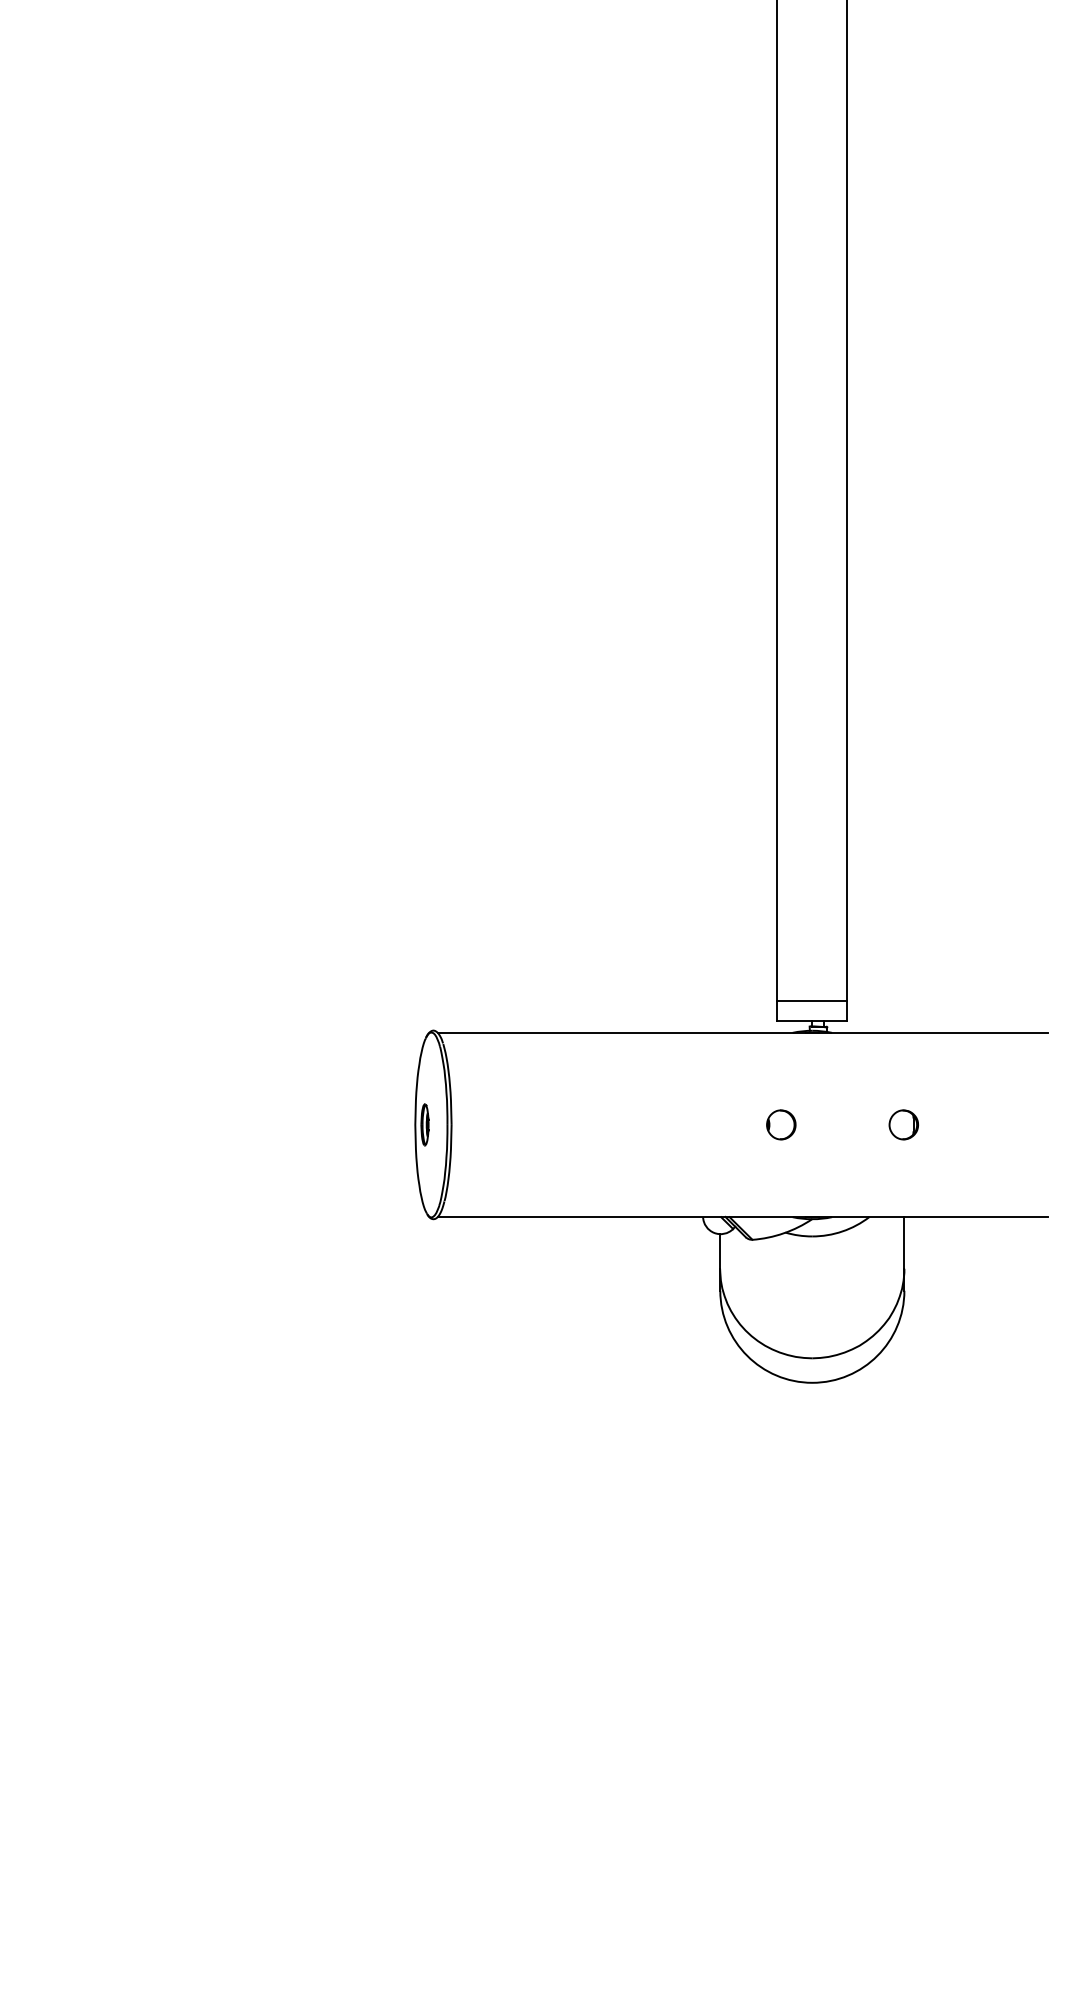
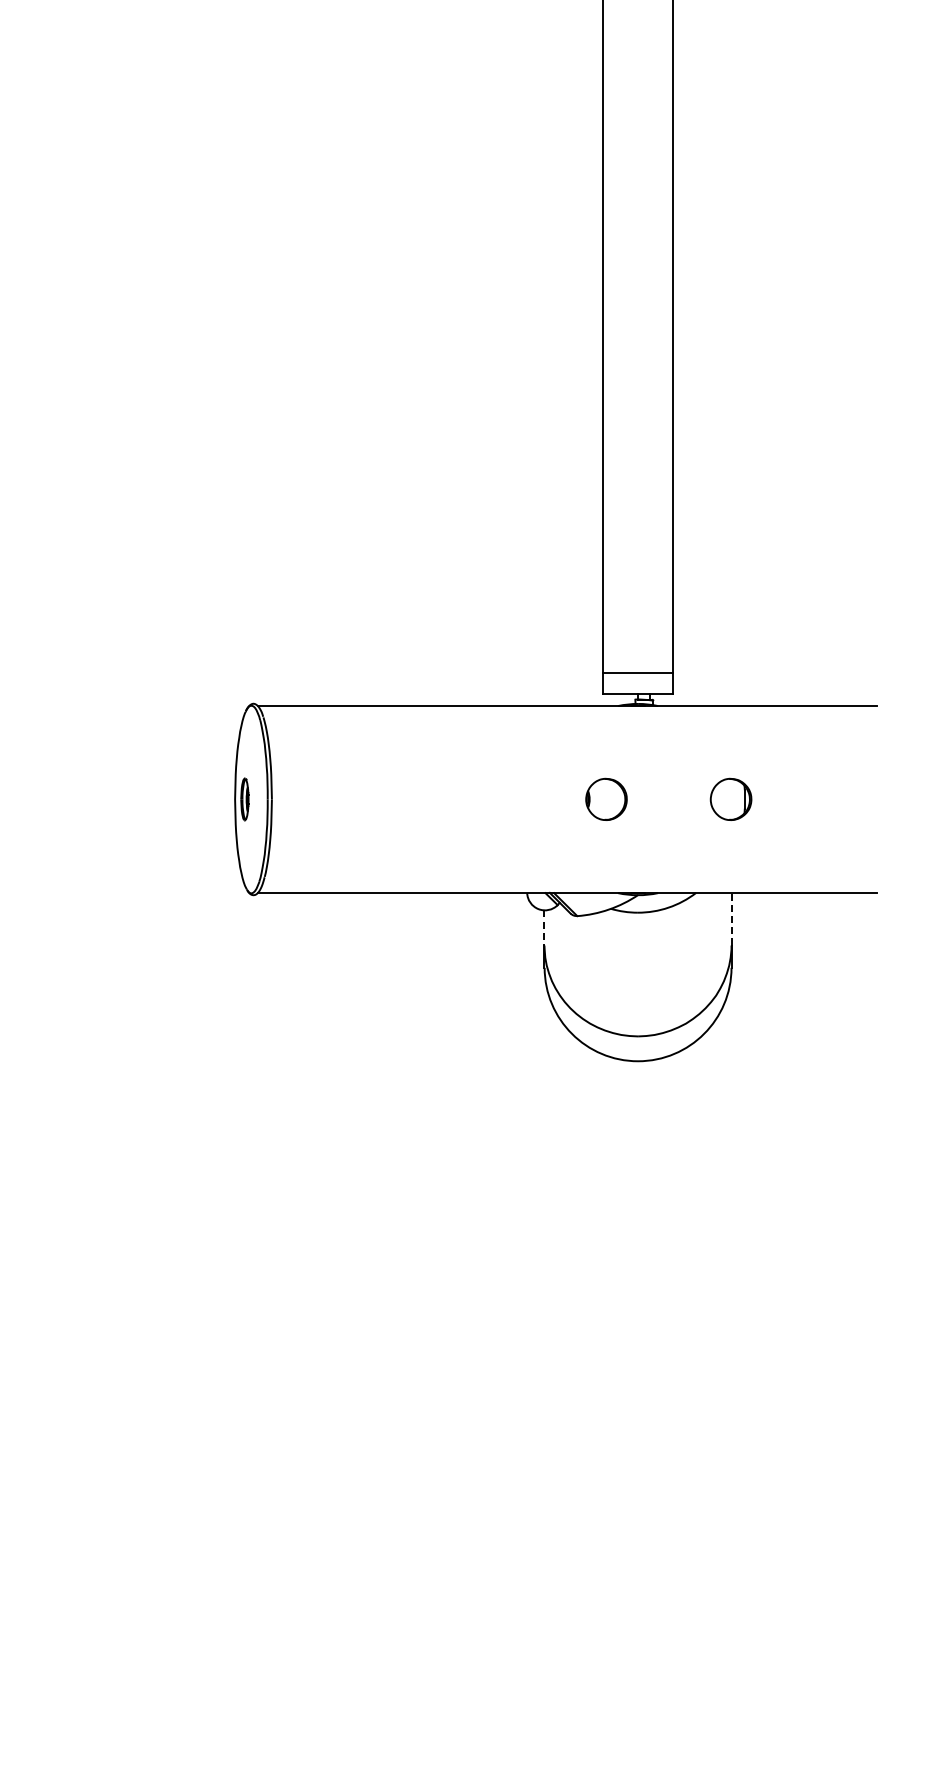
part: (781, 1124) -> (606, 799), size x1.4
part: (903, 1124) -> (730, 799), size x1.4
line: (904, 1242) -> (731, 918), solid -> dashed
line: (720, 1251) -> (544, 927), solid -> dashed

